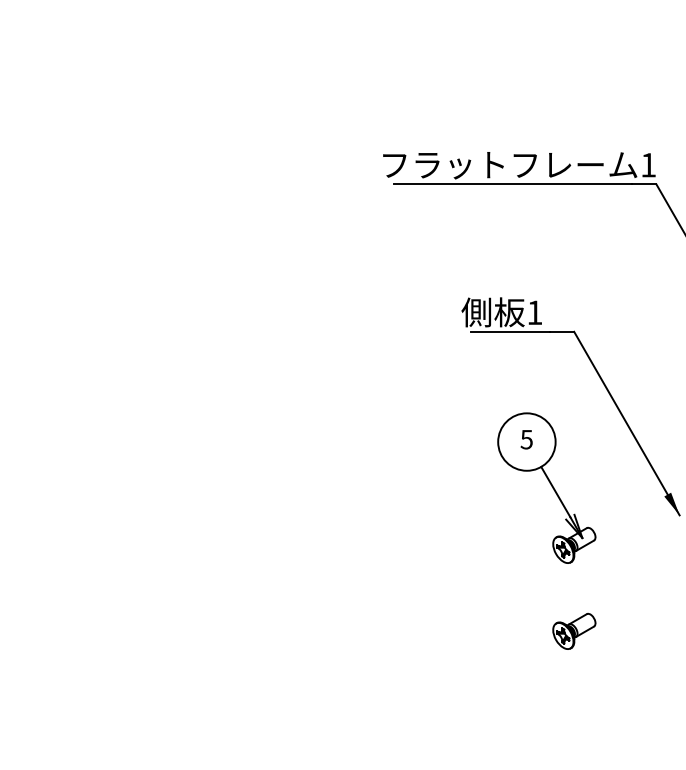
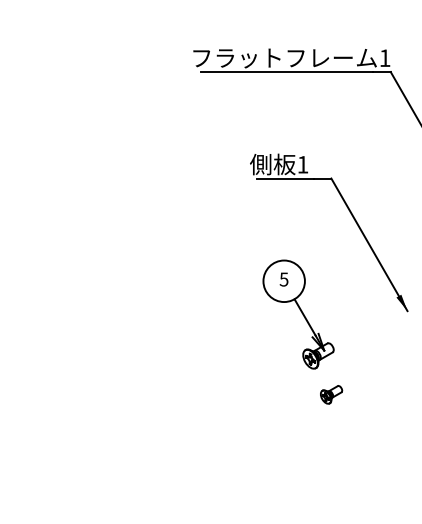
part: (546, 487) -> (298, 314), moved
part: (574, 630) -> (331, 394), size x0.7

